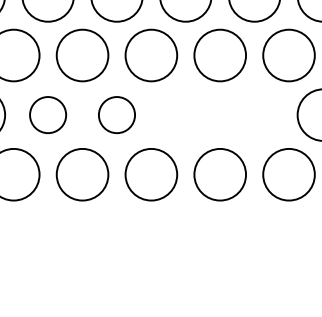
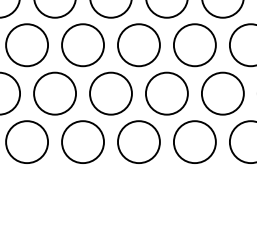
part: (47, 114) -> (54, 93), size x1.43
part: (116, 114) -> (110, 93), size x1.43
part: (185, 114) -> (166, 93), added
part: (254, 114) -> (222, 93), added

